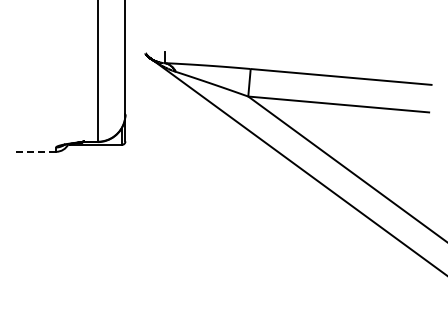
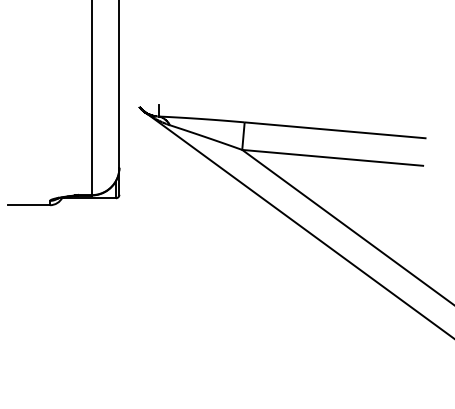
line: (35, 152) -> (29, 205), dashed -> solid

